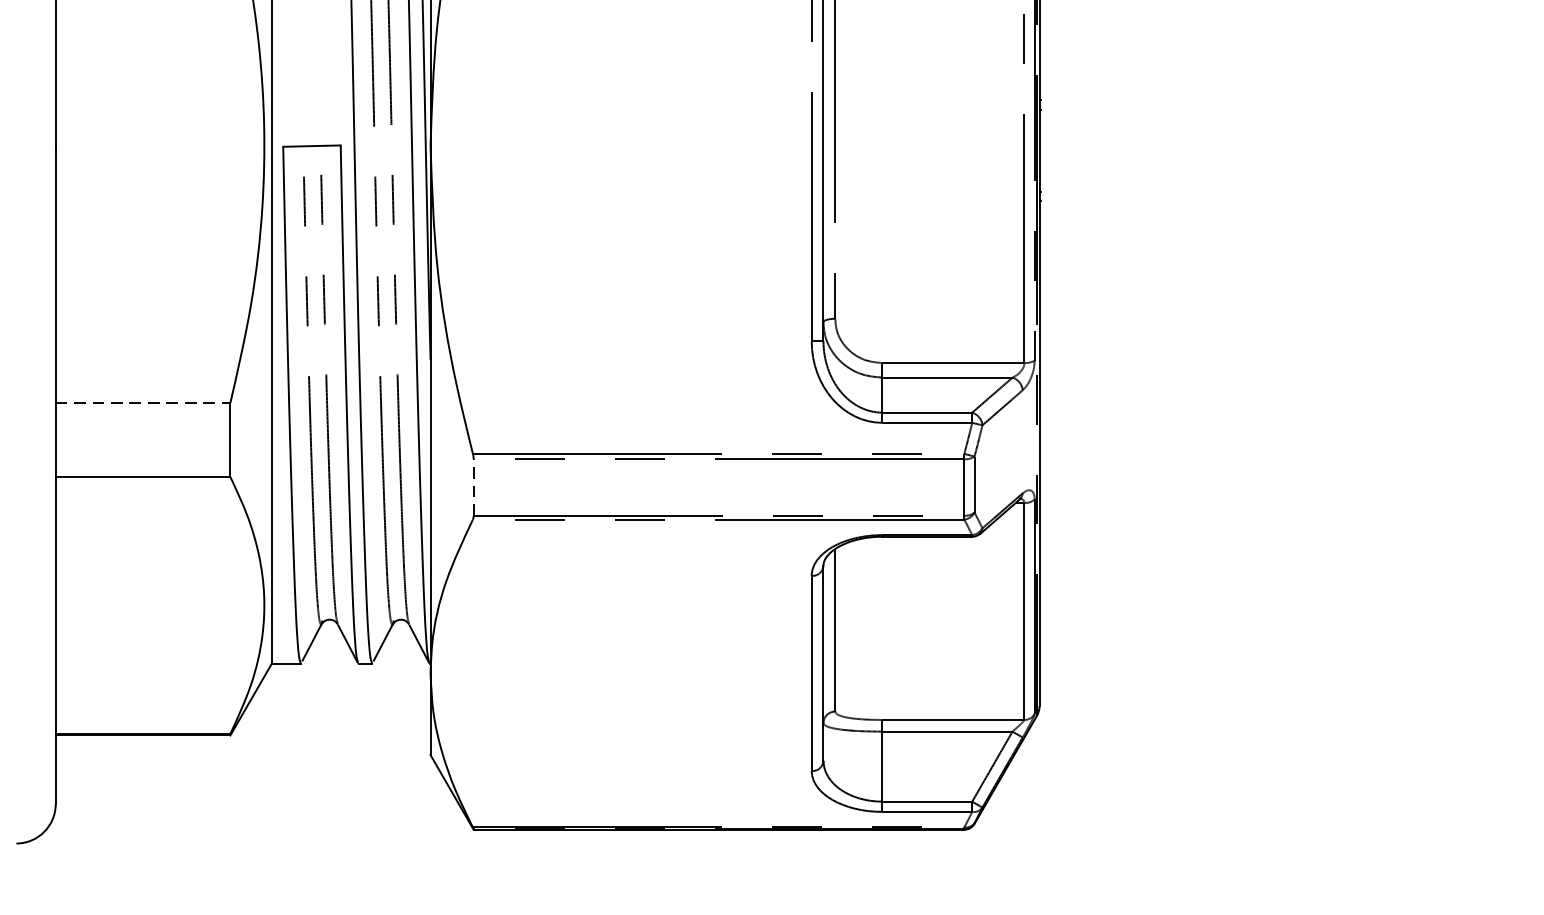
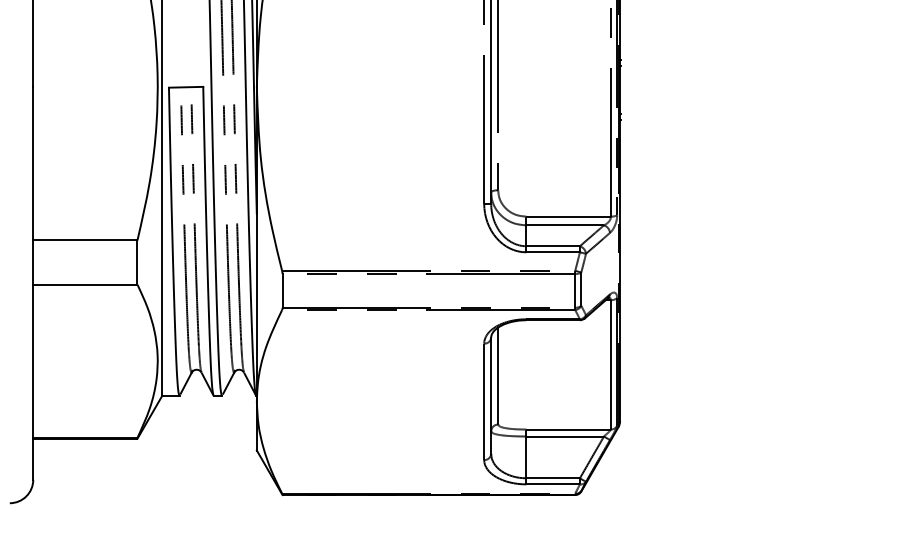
line: (143, 403) -> (85, 240), dashed -> solid
line: (473, 486) -> (282, 290), dashed -> solid

